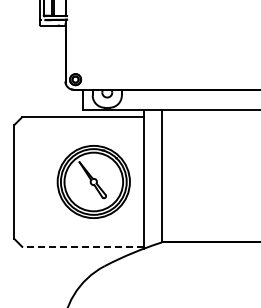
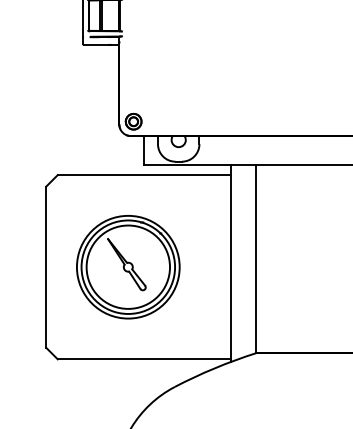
part: (93, 181) -> (127, 266), moved
line: (82, 246) -> (143, 358), dashed -> solid

